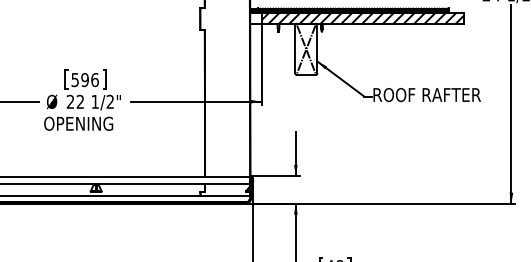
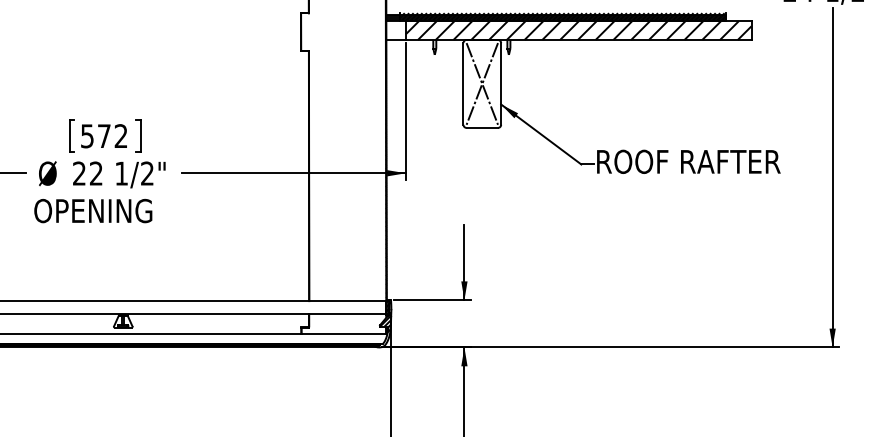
text: (89, 79) -> (111, 135), 596 -> 572

